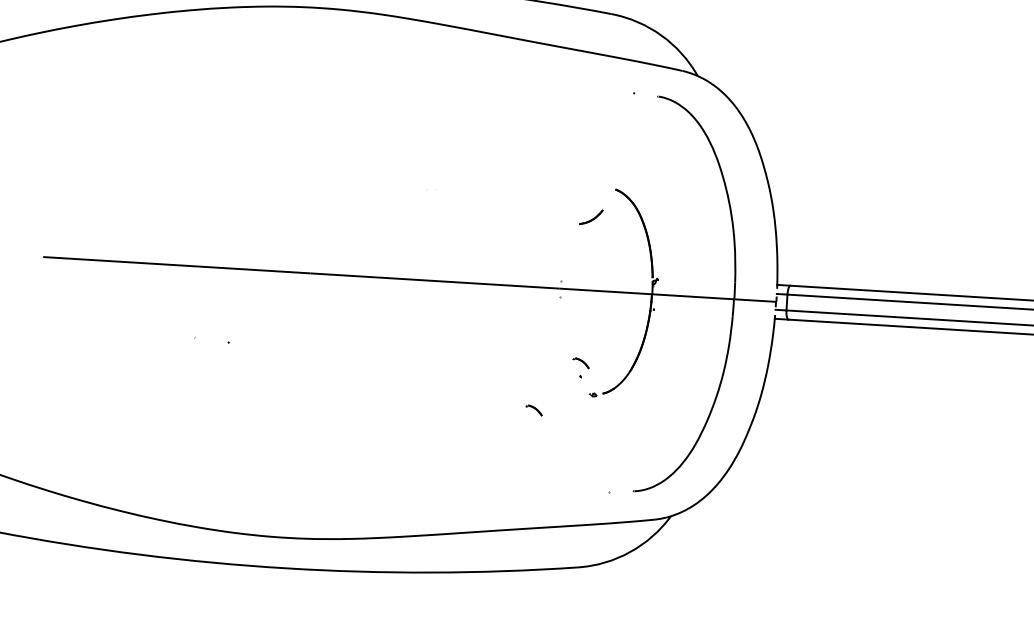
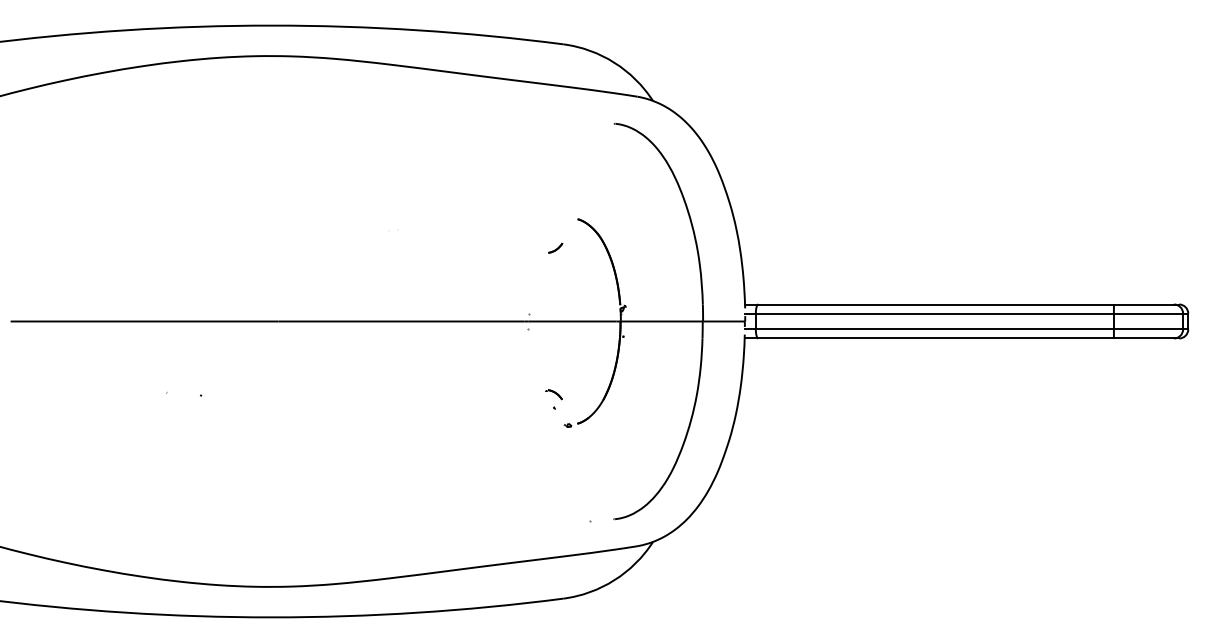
part: (591, 216) -> (555, 247), size x0.62
part: (533, 410) -> (509, 444), removed

